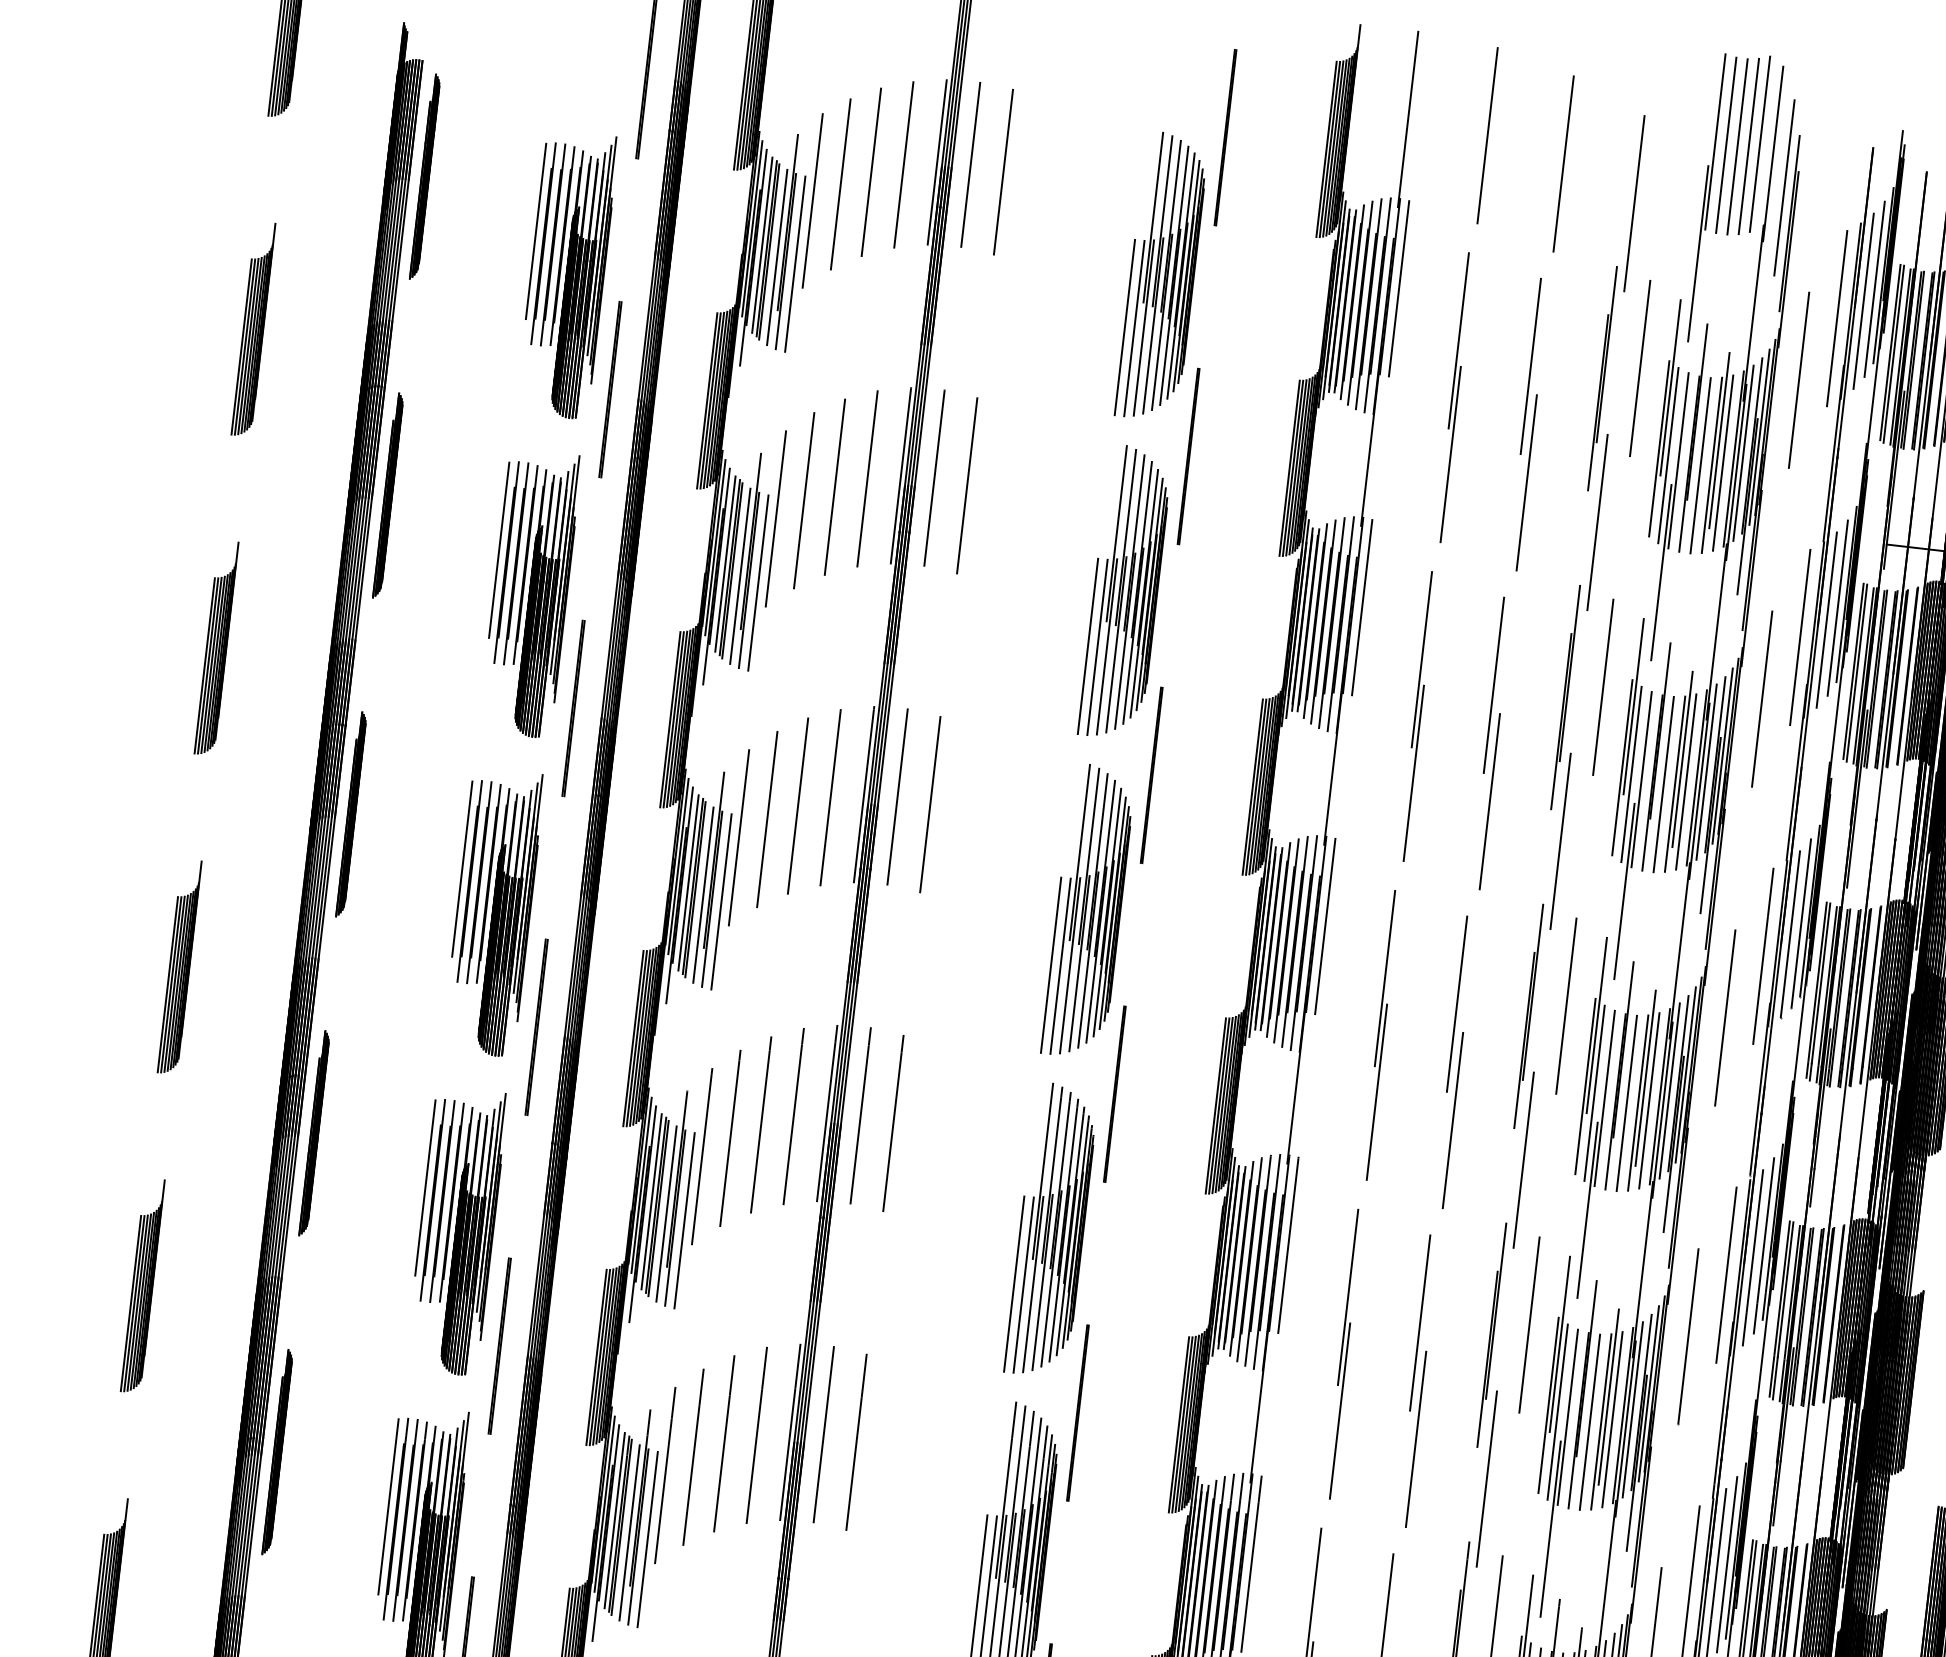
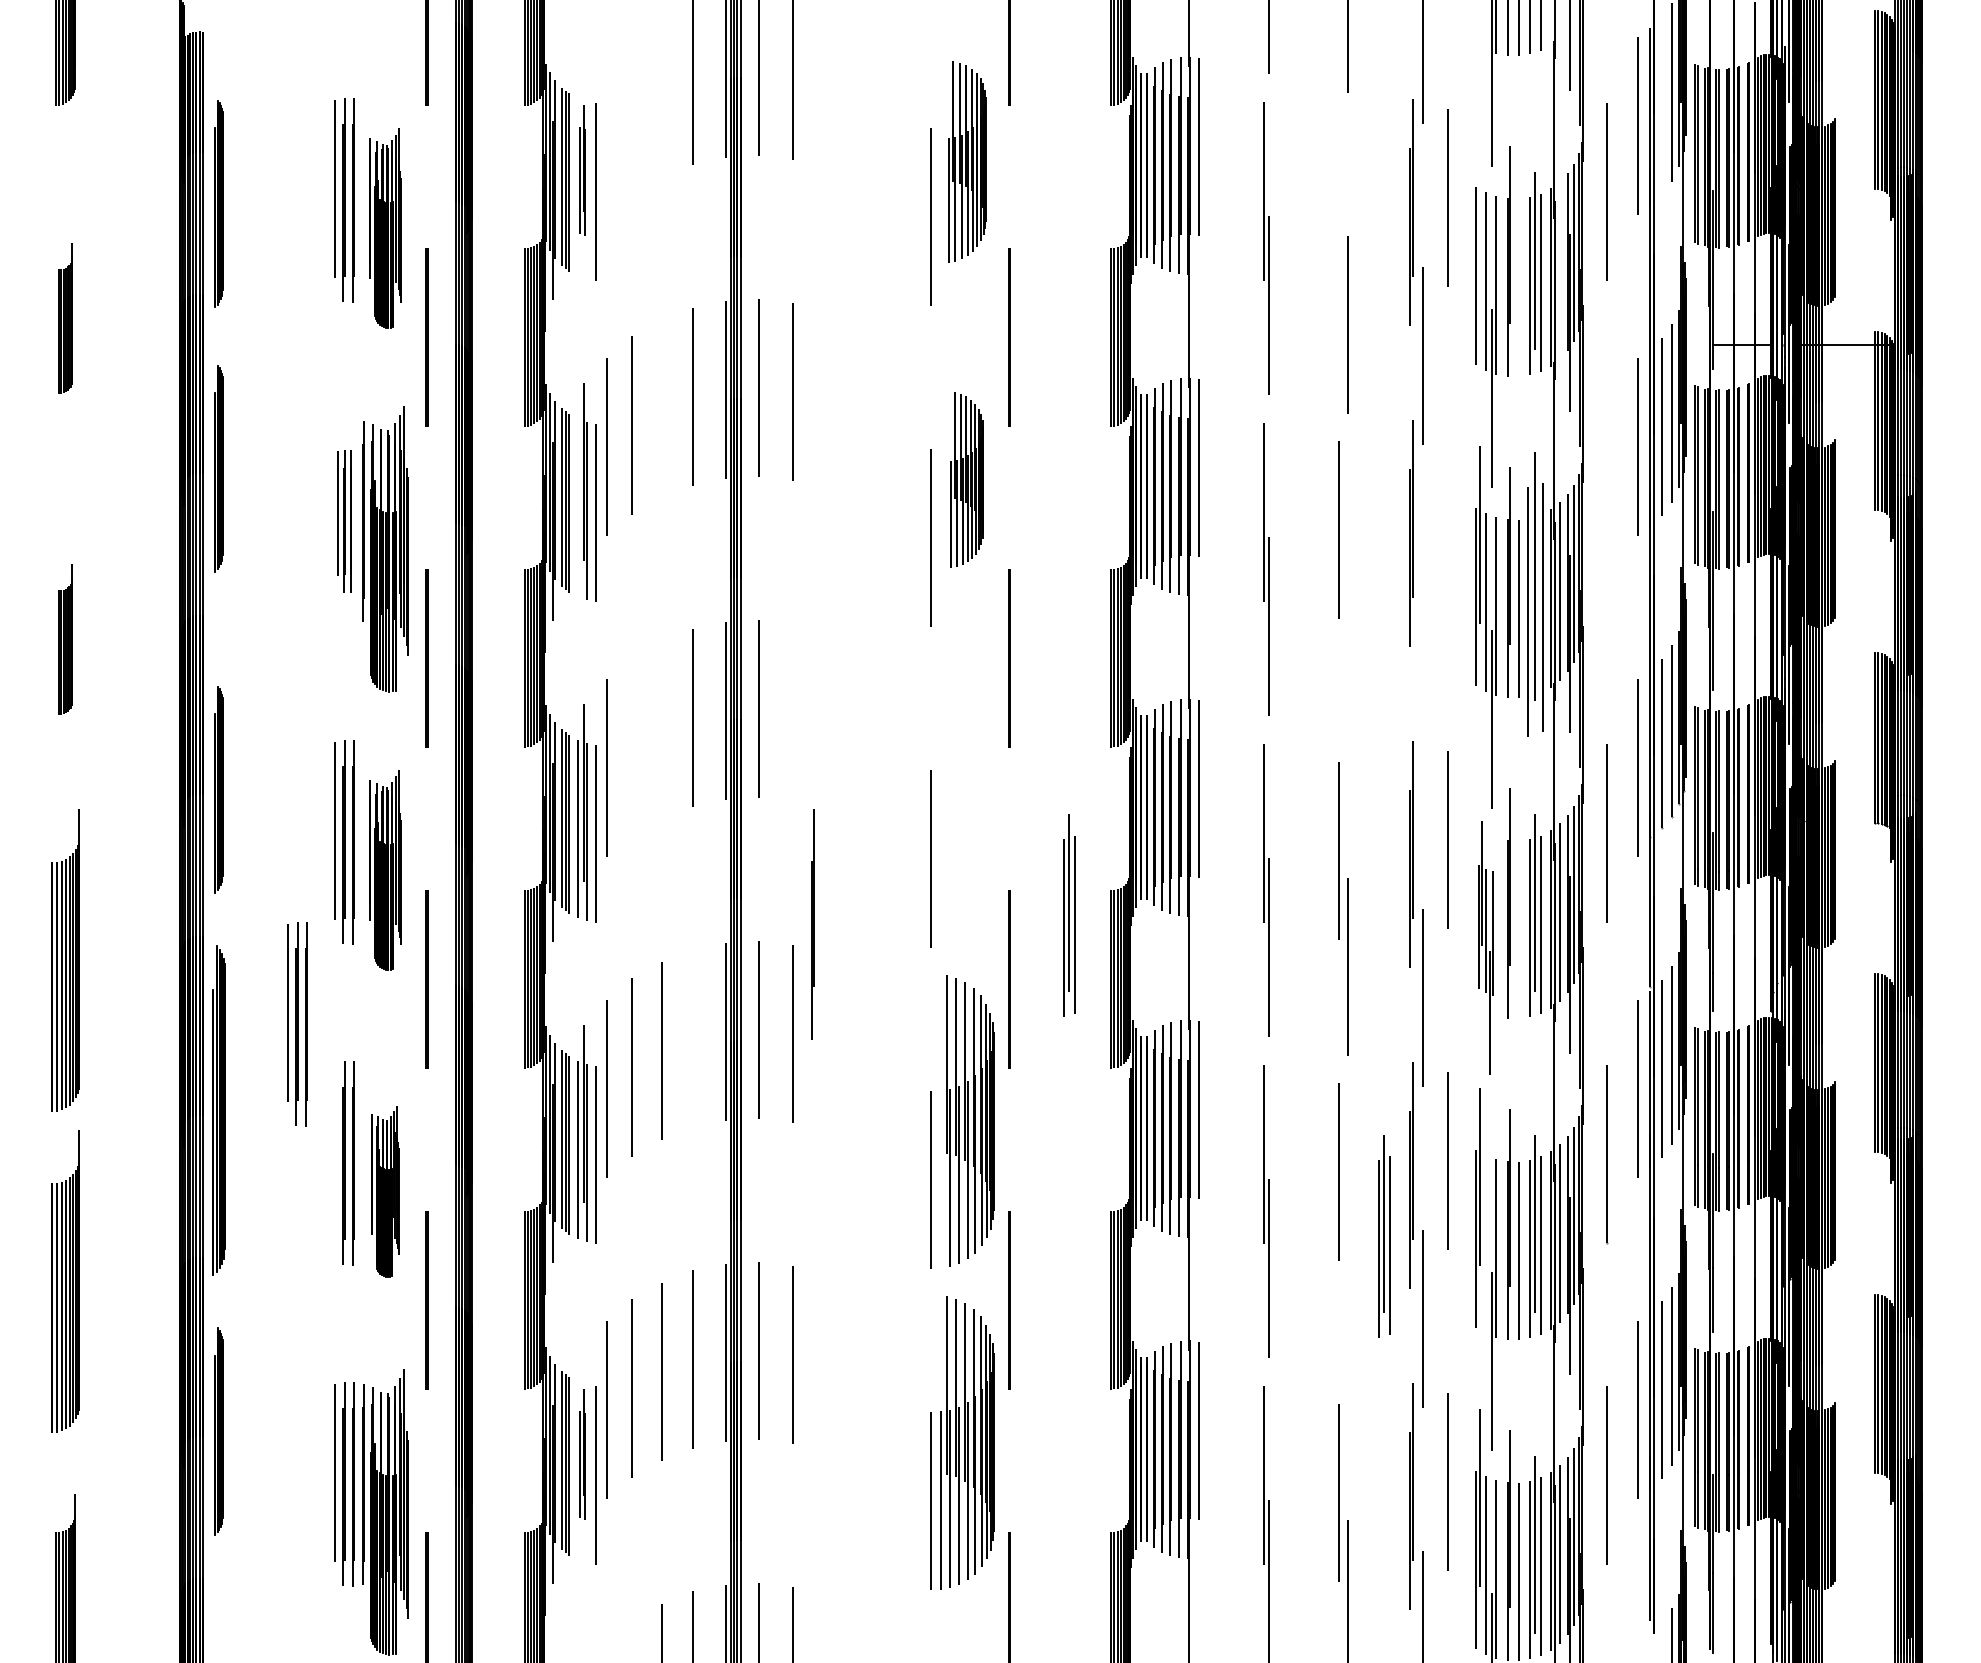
line: (871, 172) -> (661, 91), removed
part: (424, 176) -> (218, 203), moved
line: (839, 184) -> (631, 107), removed
line: (812, 200) -> (606, 126), removed
part: (783, 241) -> (582, 170), size x0.6
part: (581, 276) -> (385, 228), size x0.7
part: (1167, 276) -> (967, 161), size x0.7
line: (1864, 301) -> (1662, 105), removed
part: (253, 329) -> (65, 318), size x0.7
line: (1530, 366) -> (1338, 208), removed
line: (1670, 387) -> (1480, 213), removed
line: (1743, 453) -> (1560, 270), removed
line: (1700, 465) -> (1518, 287), removed
line: (834, 487) -> (661, 408), removed
part: (507, 562) -> (344, 521), size x0.7
line: (740, 575) -> (577, 507), removed
part: (1130, 592) -> (967, 479), size x0.6
part: (216, 647) -> (65, 639), size x0.7
line: (1602, 687) -> (1447, 519), removed
line: (1761, 698) -> (1606, 512), removed
part: (1681, 772) -> (1535, 594), size x1.4
line: (1489, 801) -> (1347, 645), removed
line: (930, 804) -> (792, 712), removed
line: (798, 805) -> (661, 729), removed
line: (767, 819) -> (632, 746), removed
line: (1561, 840) -> (1423, 676), removed
part: (1093, 911) -> (967, 800), removed
part: (507, 914) -> (385, 870), size x0.7
part: (179, 966) -> (65, 960), size x1.4
line: (925, 1016) -> (812, 924), added
part: (1181, 1037) -> (1069, 915), added
part: (402, 1057) -> (297, 1024), added
line: (1626, 1103) -> (1518, 929), removed
line: (793, 1116) -> (692, 1038), removed
part: (1591, 1118) -> (1485, 948), size x0.7
part: (314, 1133) -> (218, 1110), size x1.6
line: (425, 1187) -> (335, 1151), removed
part: (470, 1233) -> (385, 1191), size x0.6
line: (1023, 1284) -> (940, 1179), removed
part: (142, 1285) -> (65, 1281), size x1.4
part: (1458, 1392) -> (1384, 1236), added
line: (1557, 1412) -> (1485, 1244), removed
line: (1415, 1439) -> (1347, 1287), removed
part: (636, 1516) -> (582, 1454), size x0.6

